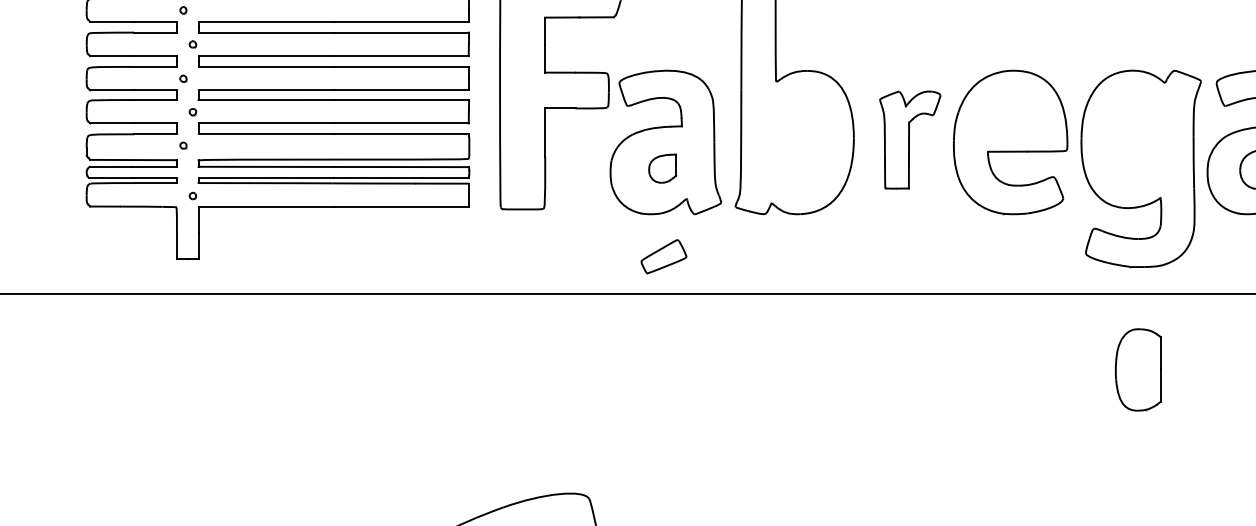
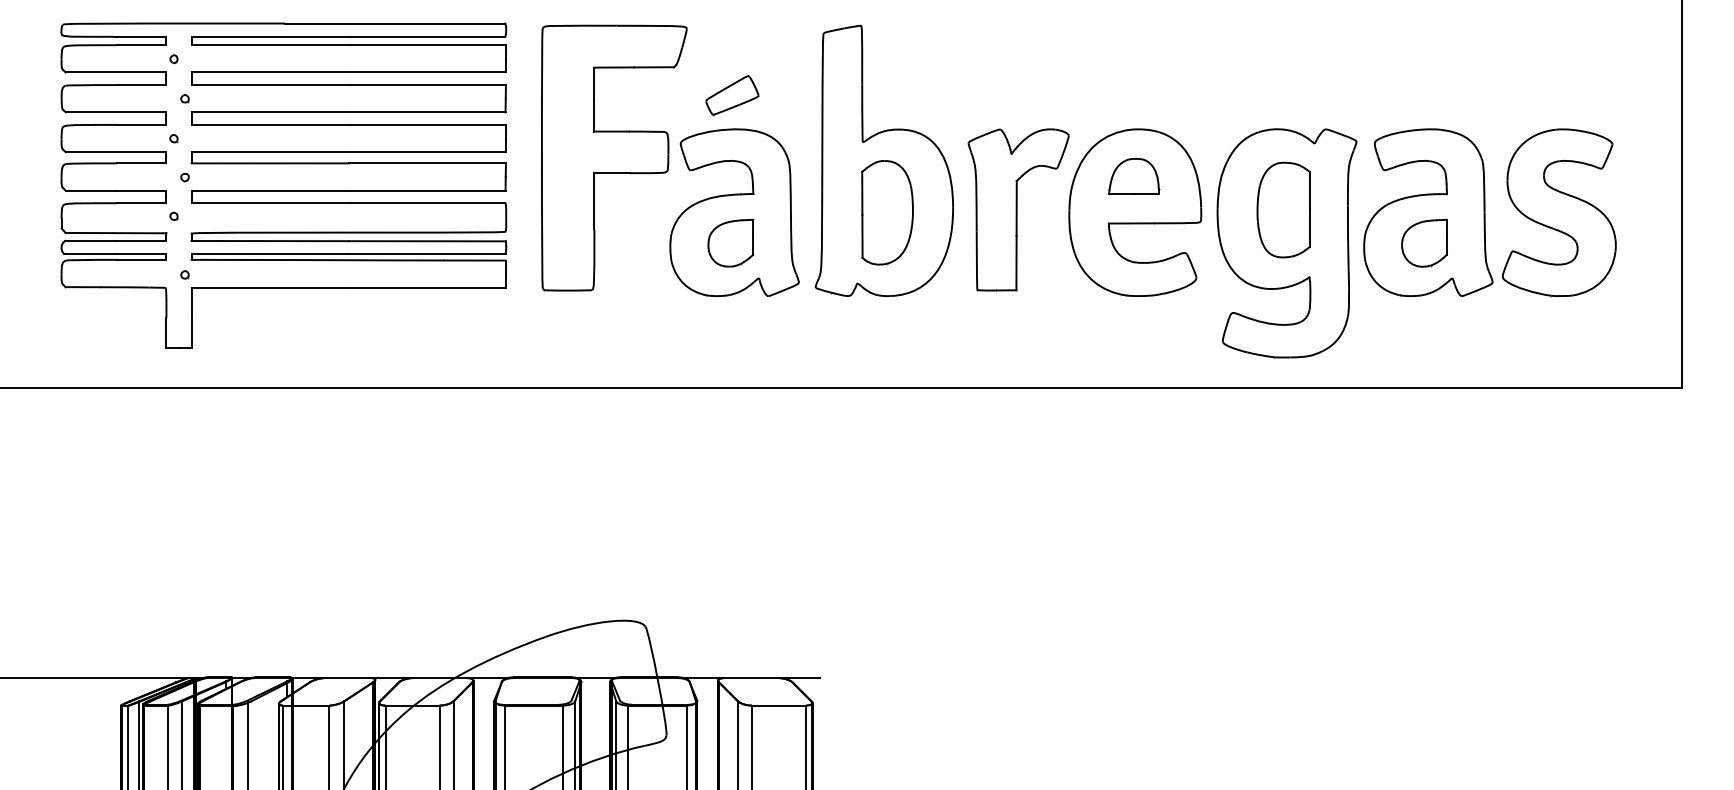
part: (1009, 111) -> (1134, 176), added
part: (910, 139) -> (1018, 209), size x1.43
part: (797, 142) -> (887, 212), added
part: (662, 168) -> (730, 242), size x1.43
part: (664, 256) -> (732, 95), moved
part: (1138, 369) -> (1283, 209), moved

